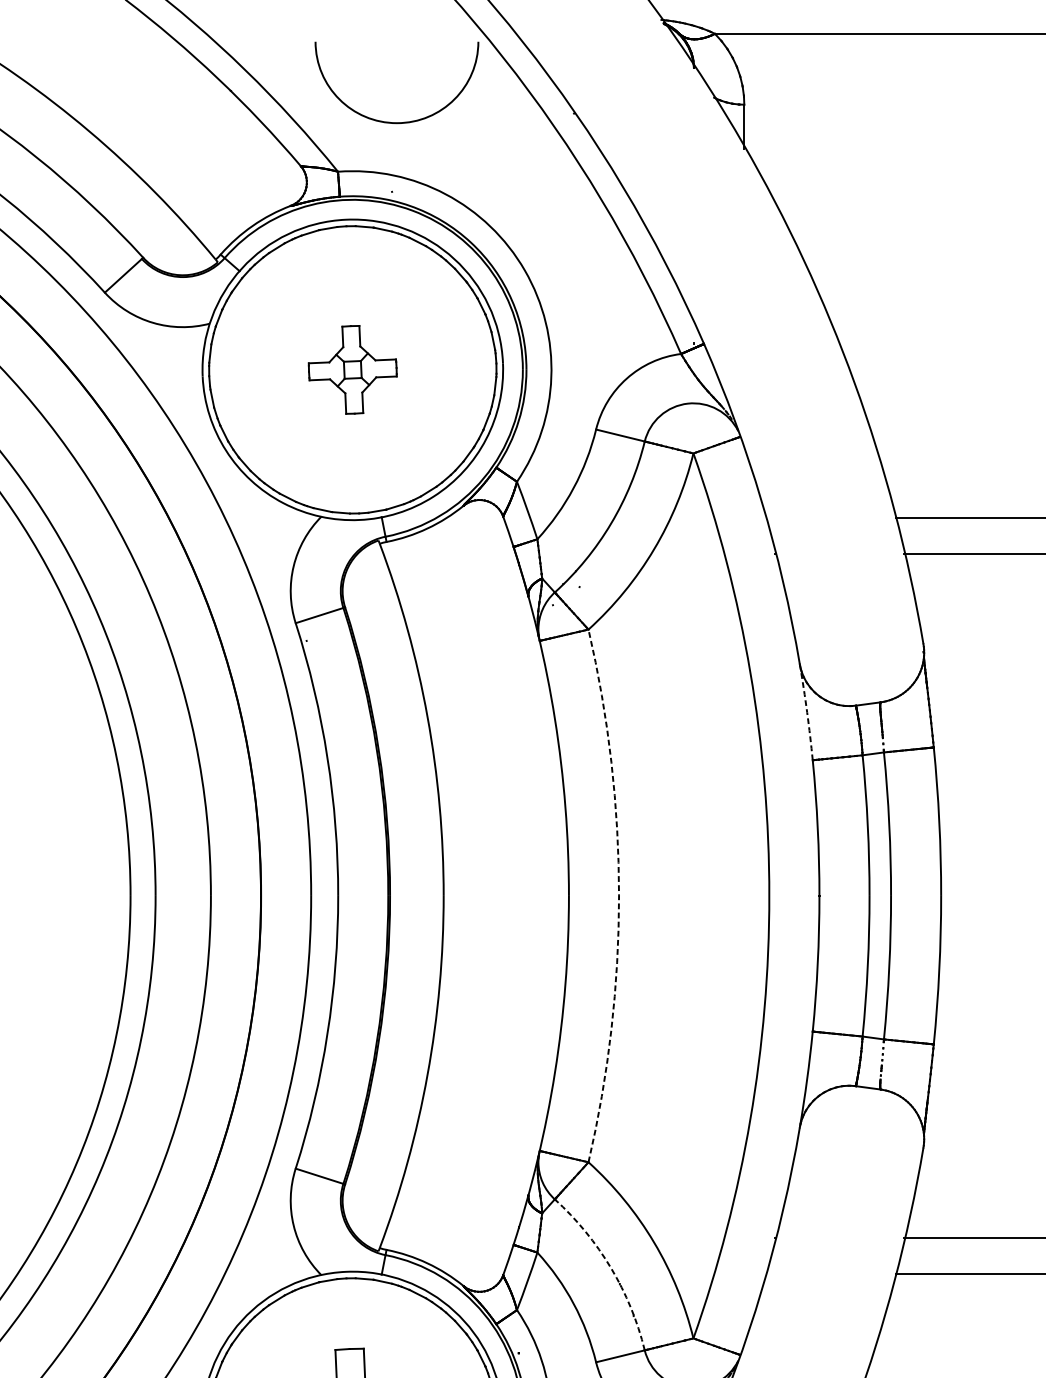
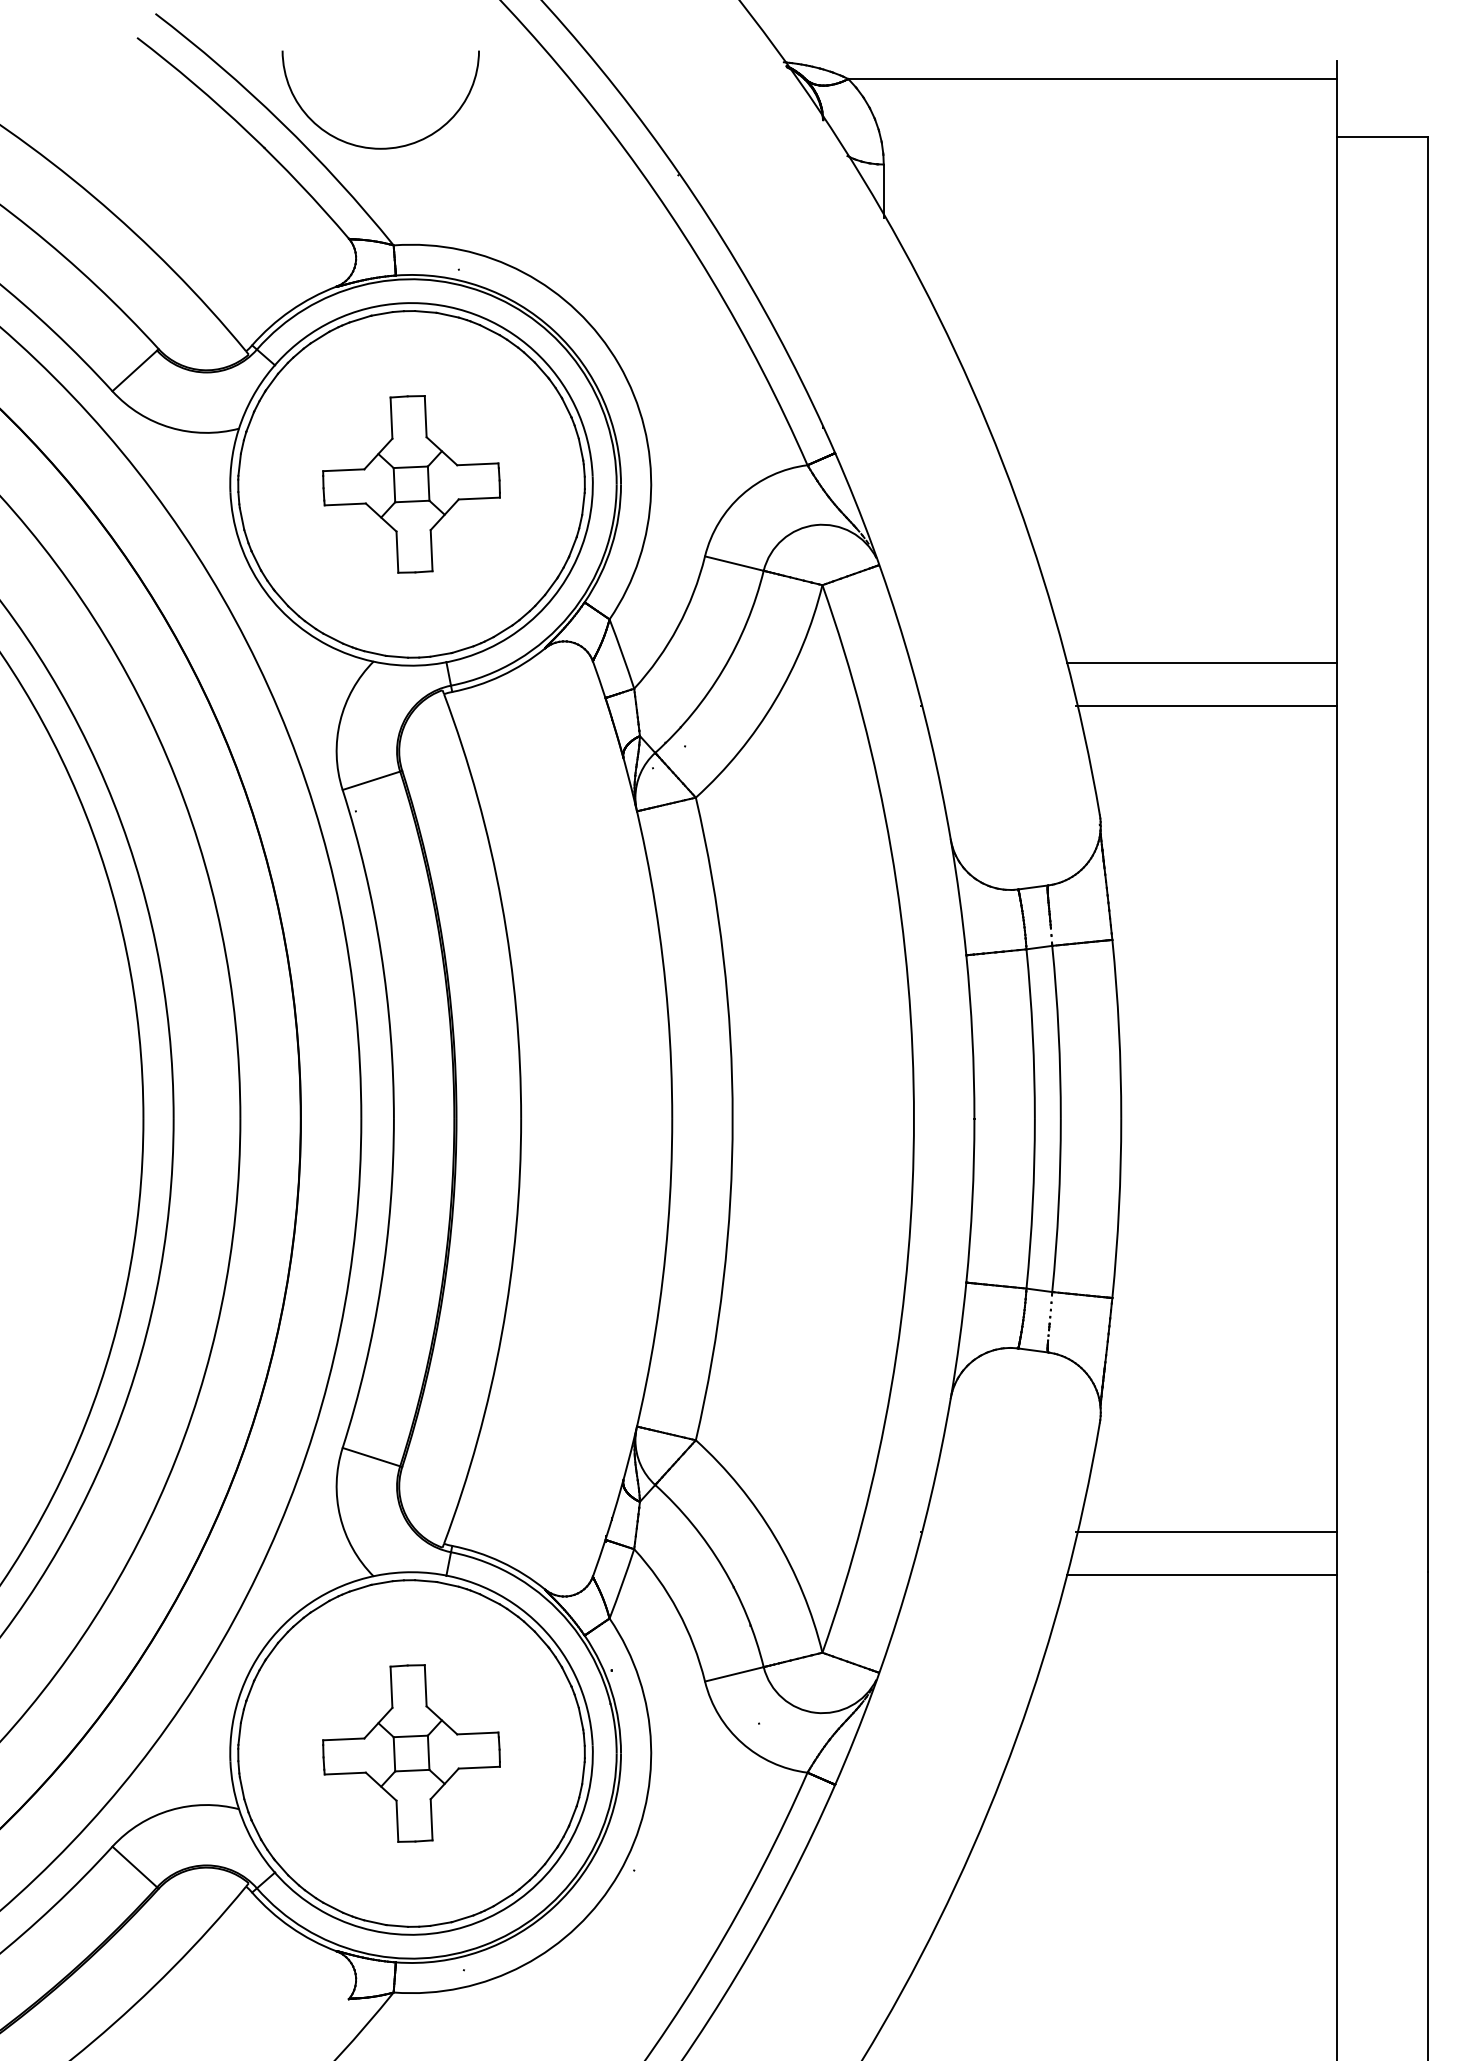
arc: (396, 122) -> (380, 147), moved
part: (352, 369) -> (411, 484), size x1.67
arc: (807, 712) -> (959, 897), dashed -> solid
arc: (618, 895) -> (732, 1118), dashed -> solid
arc: (611, 1267) -> (723, 1567), dashed -> solid

